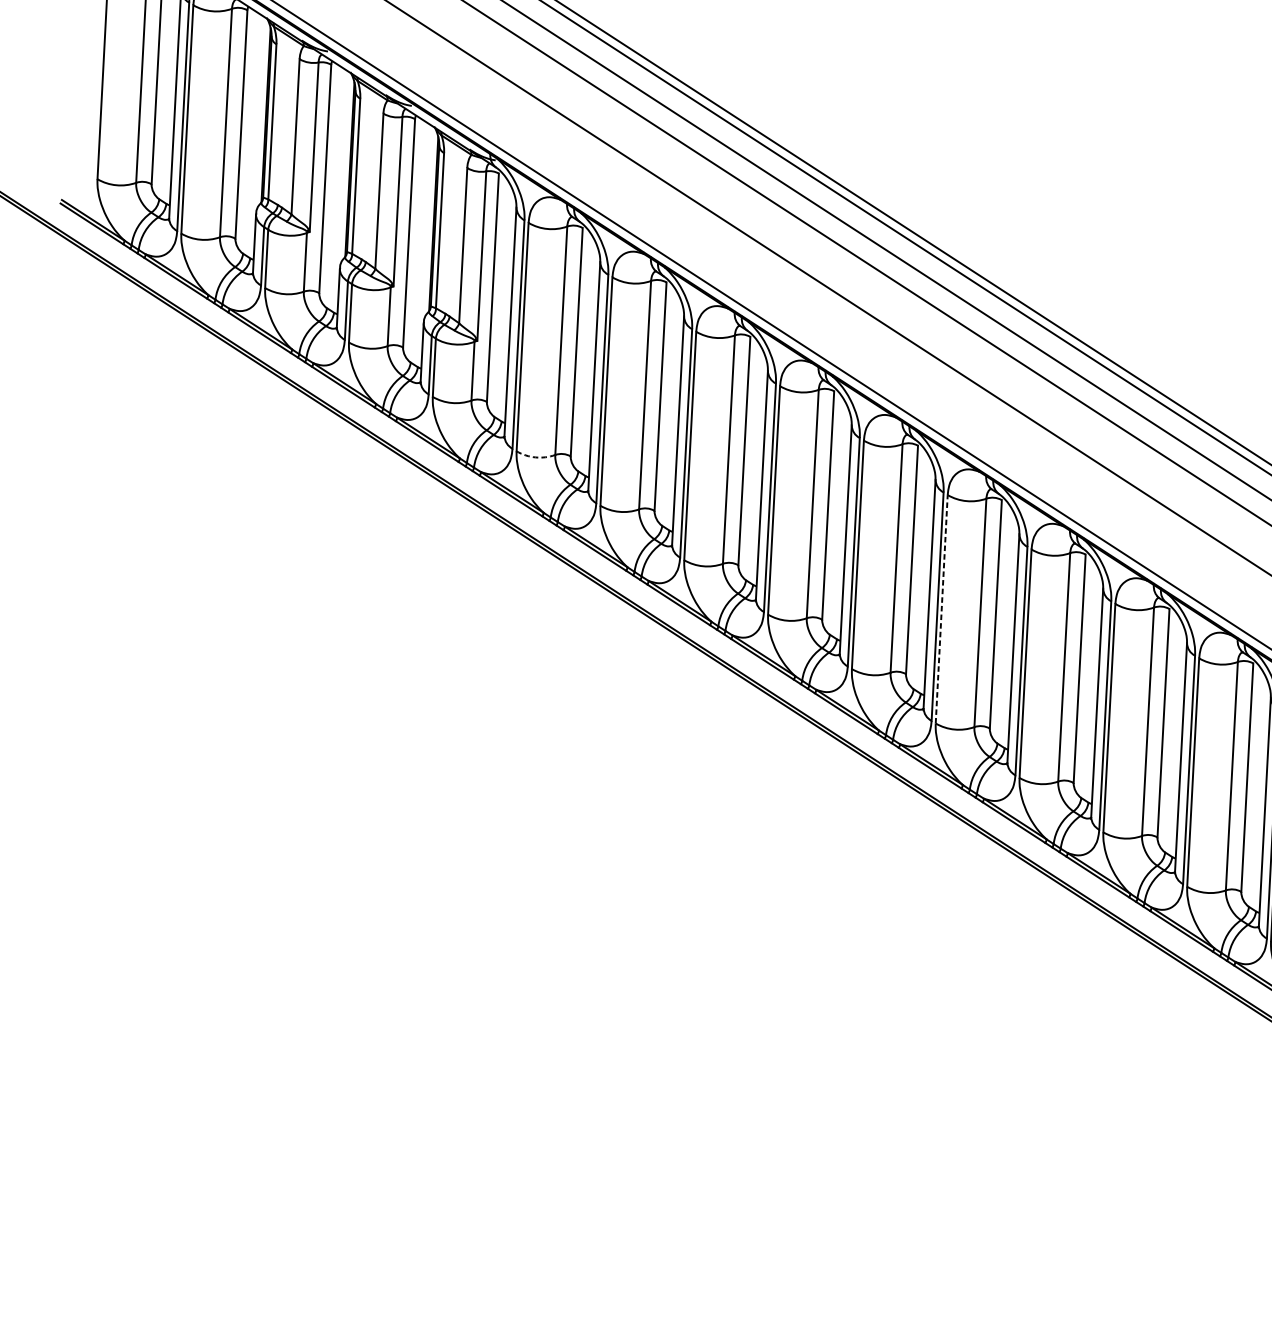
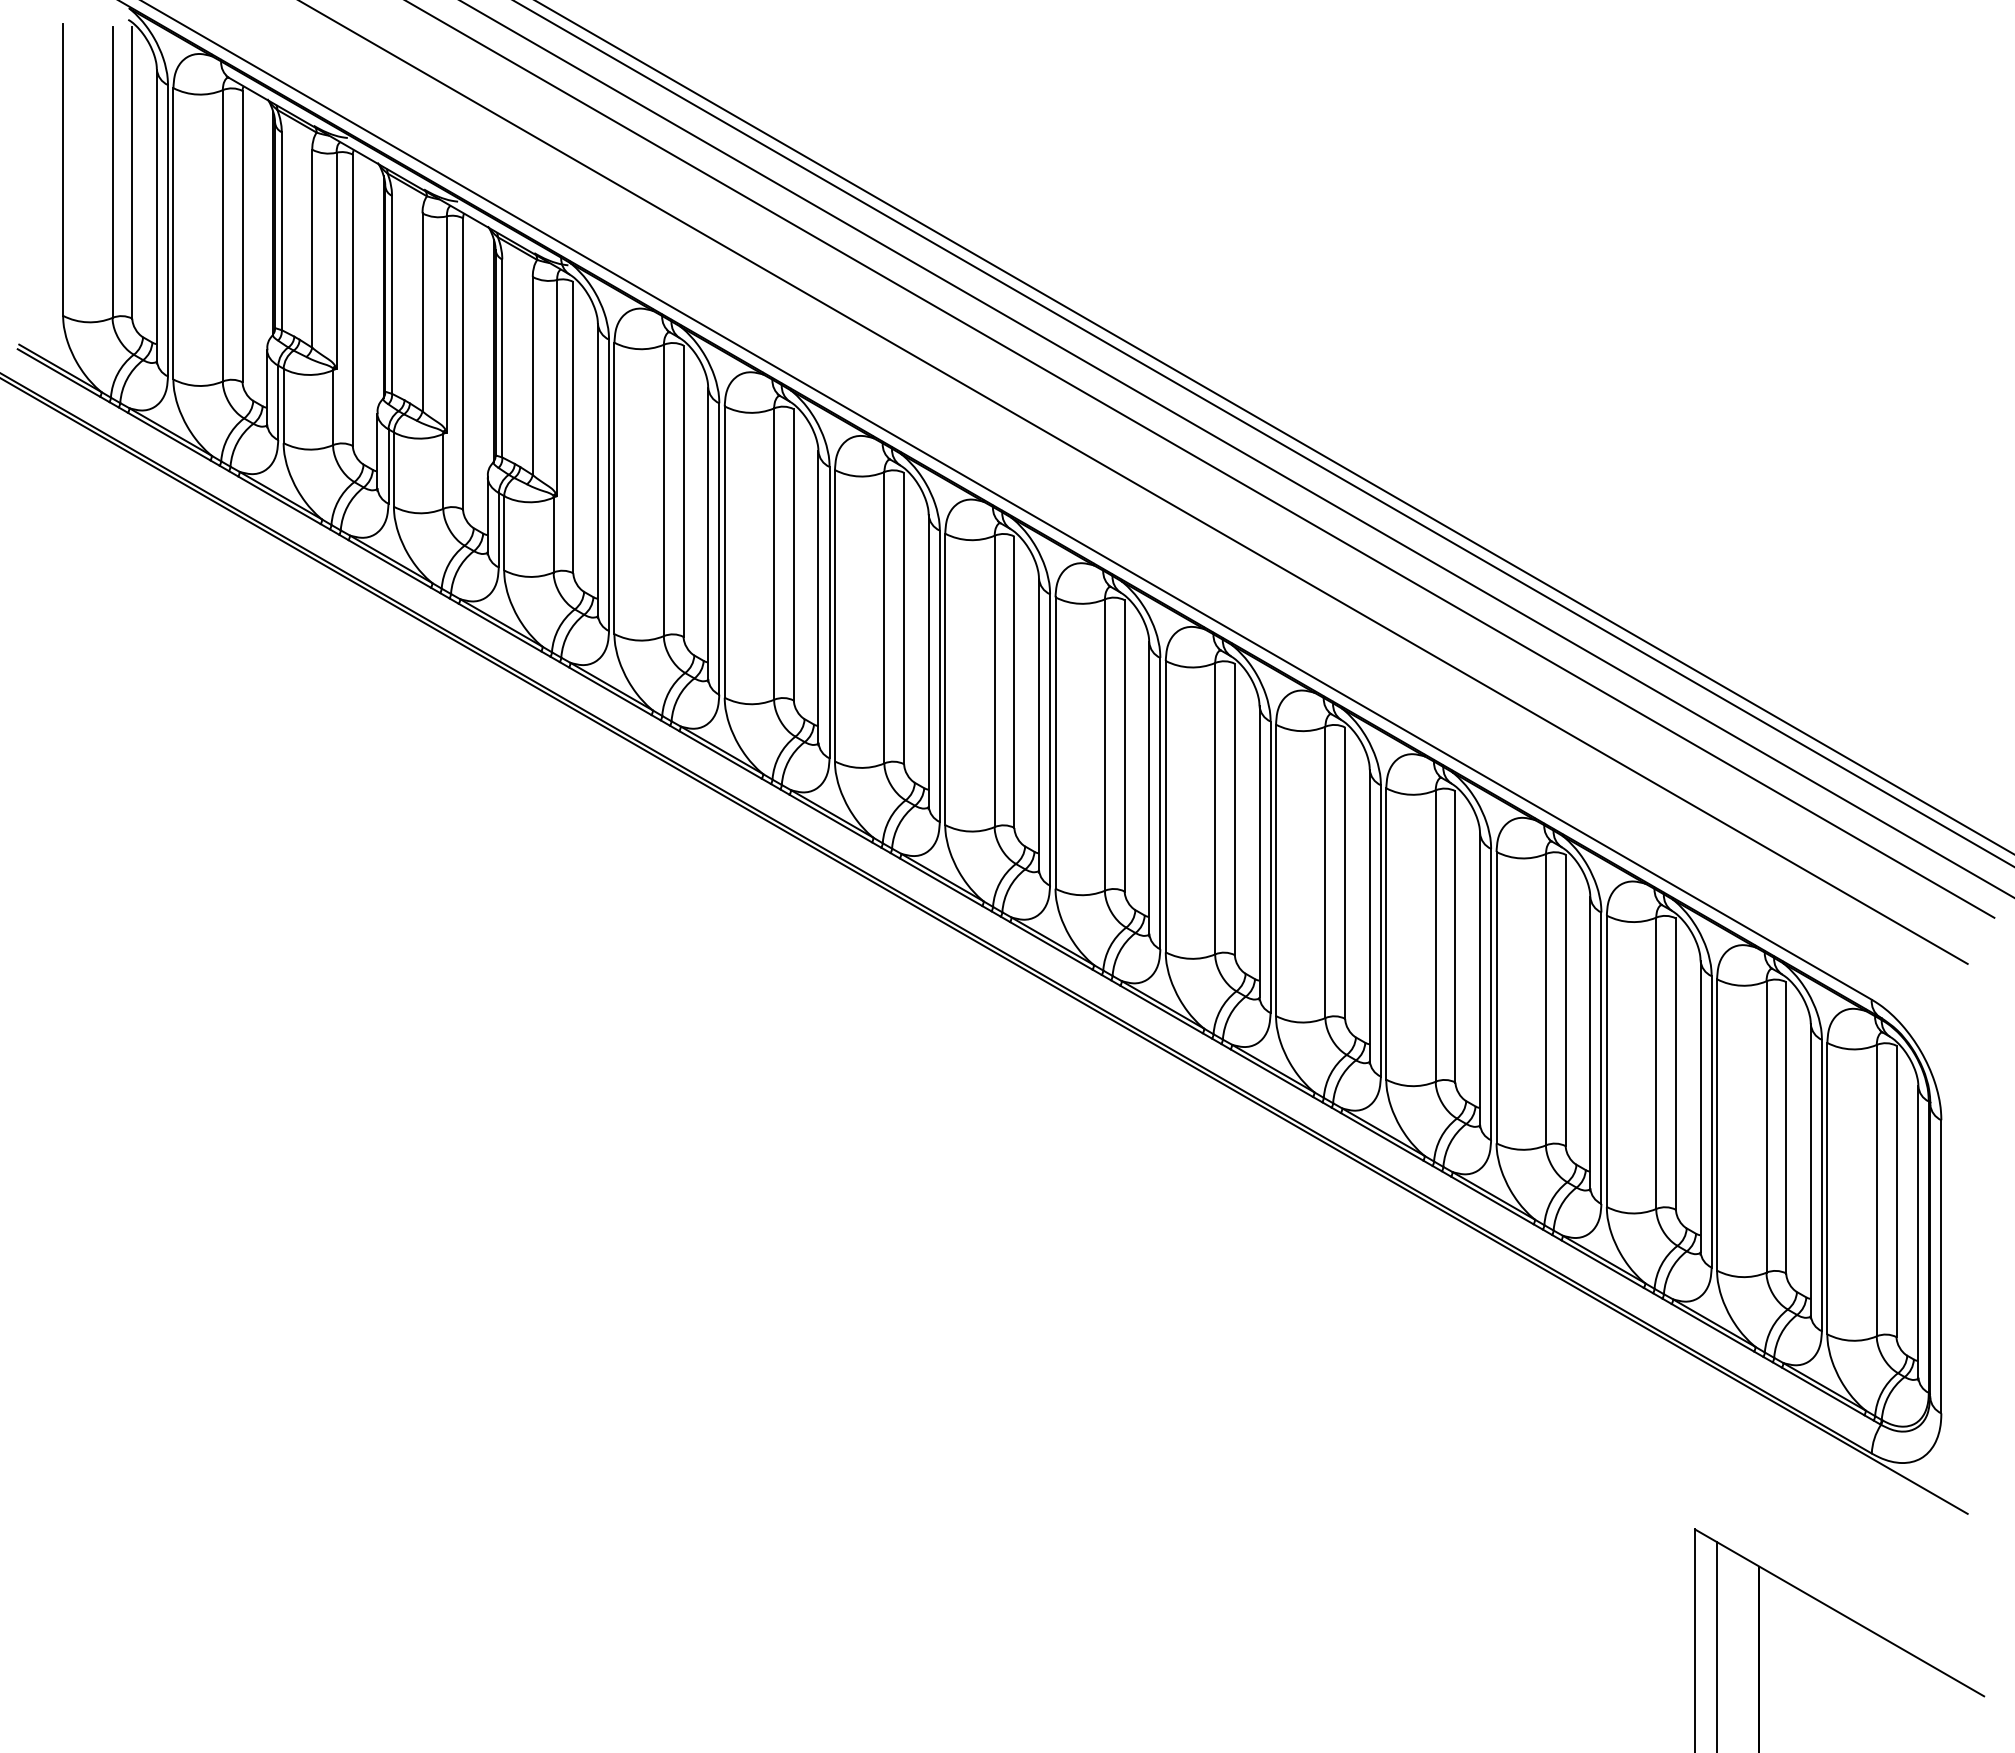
arc: (535, 457) -> (638, 640), dashed -> solid
line: (941, 609) -> (1165, 806), dashed -> solid

